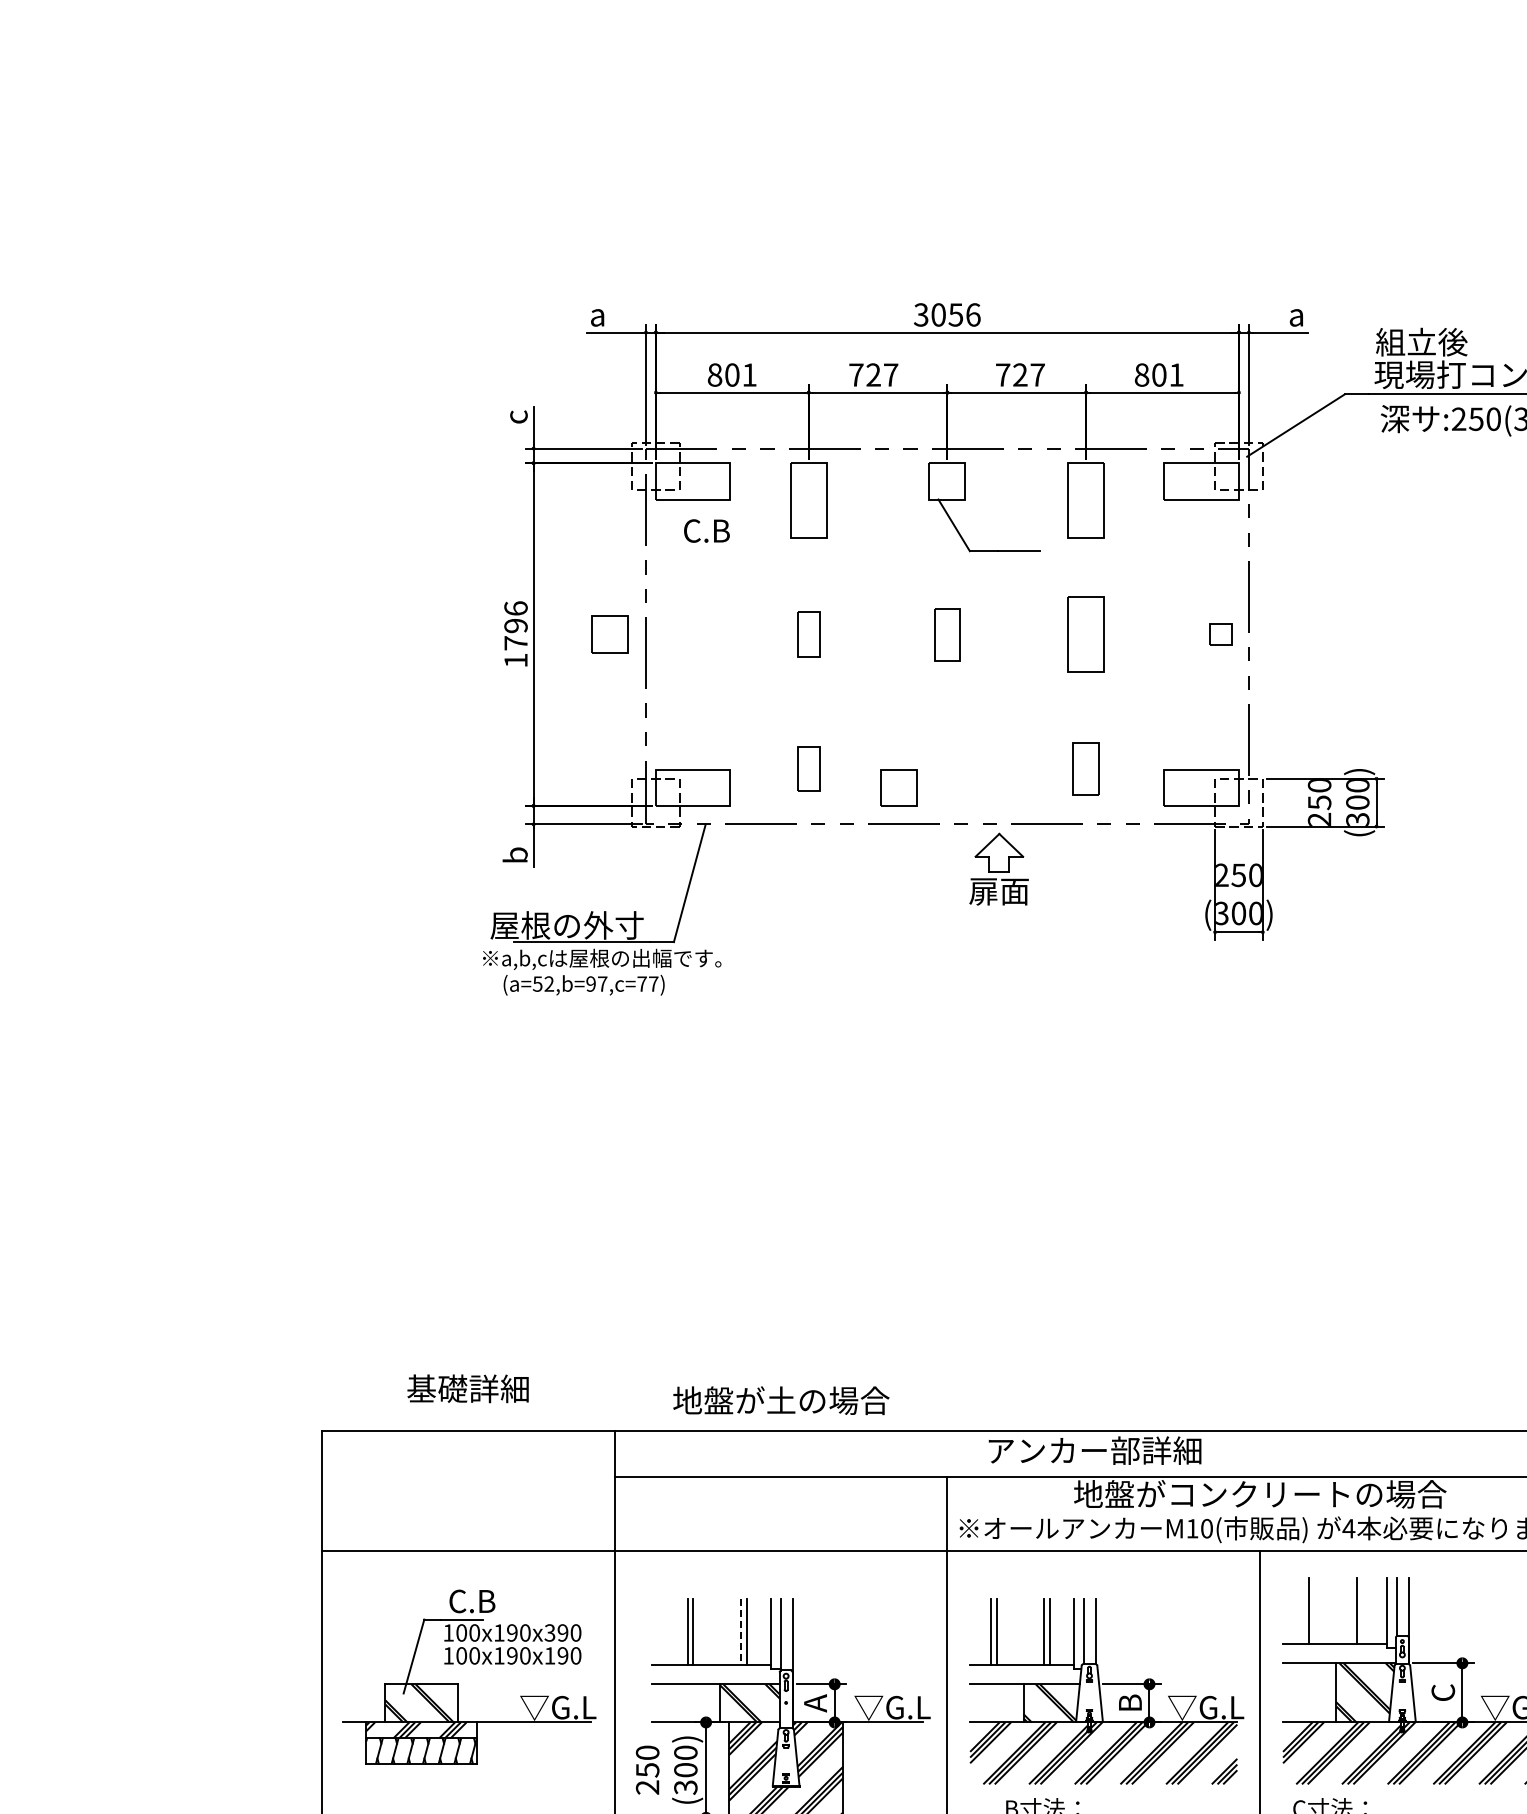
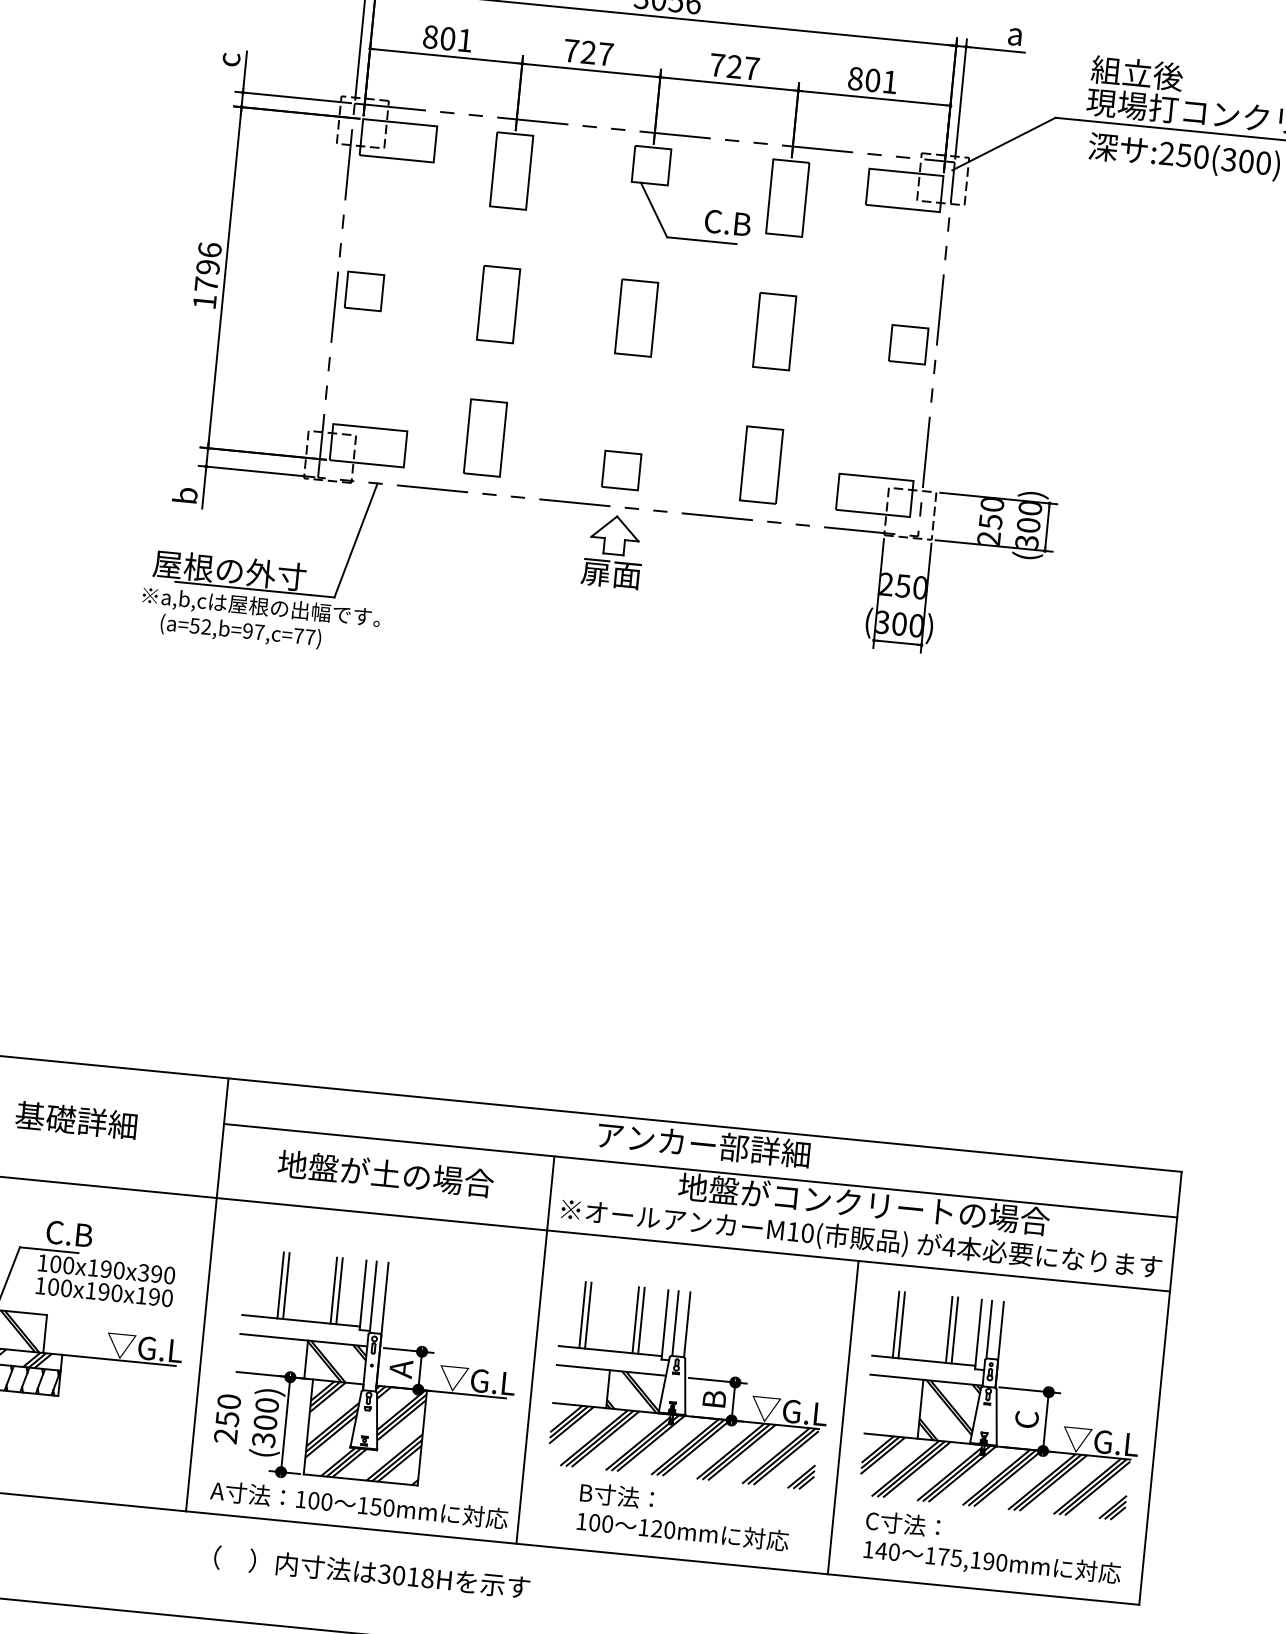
text: (706, 530) -> (727, 222), moved
part: (609, 634) -> (364, 291), moved
part: (808, 634) -> (498, 304), size x1.67
part: (946, 634) -> (635, 317), size x1.43
part: (1220, 634) -> (908, 344), size x1.67
part: (808, 768) -> (485, 437), size x1.67
part: (1085, 768) -> (761, 464), size x1.43
part: (898, 787) -> (620, 470), moved
part: (998, 868) -> (612, 550), moved
text: (467, 1388) -> (75, 1120), moved
text: (781, 1400) -> (386, 1173), moved
line: (1303, 1611) -> (895, 1325), added
line: (1362, 1611) -> (954, 1330), added
line: (740, 1632) -> (333, 1291), dashed -> solid

